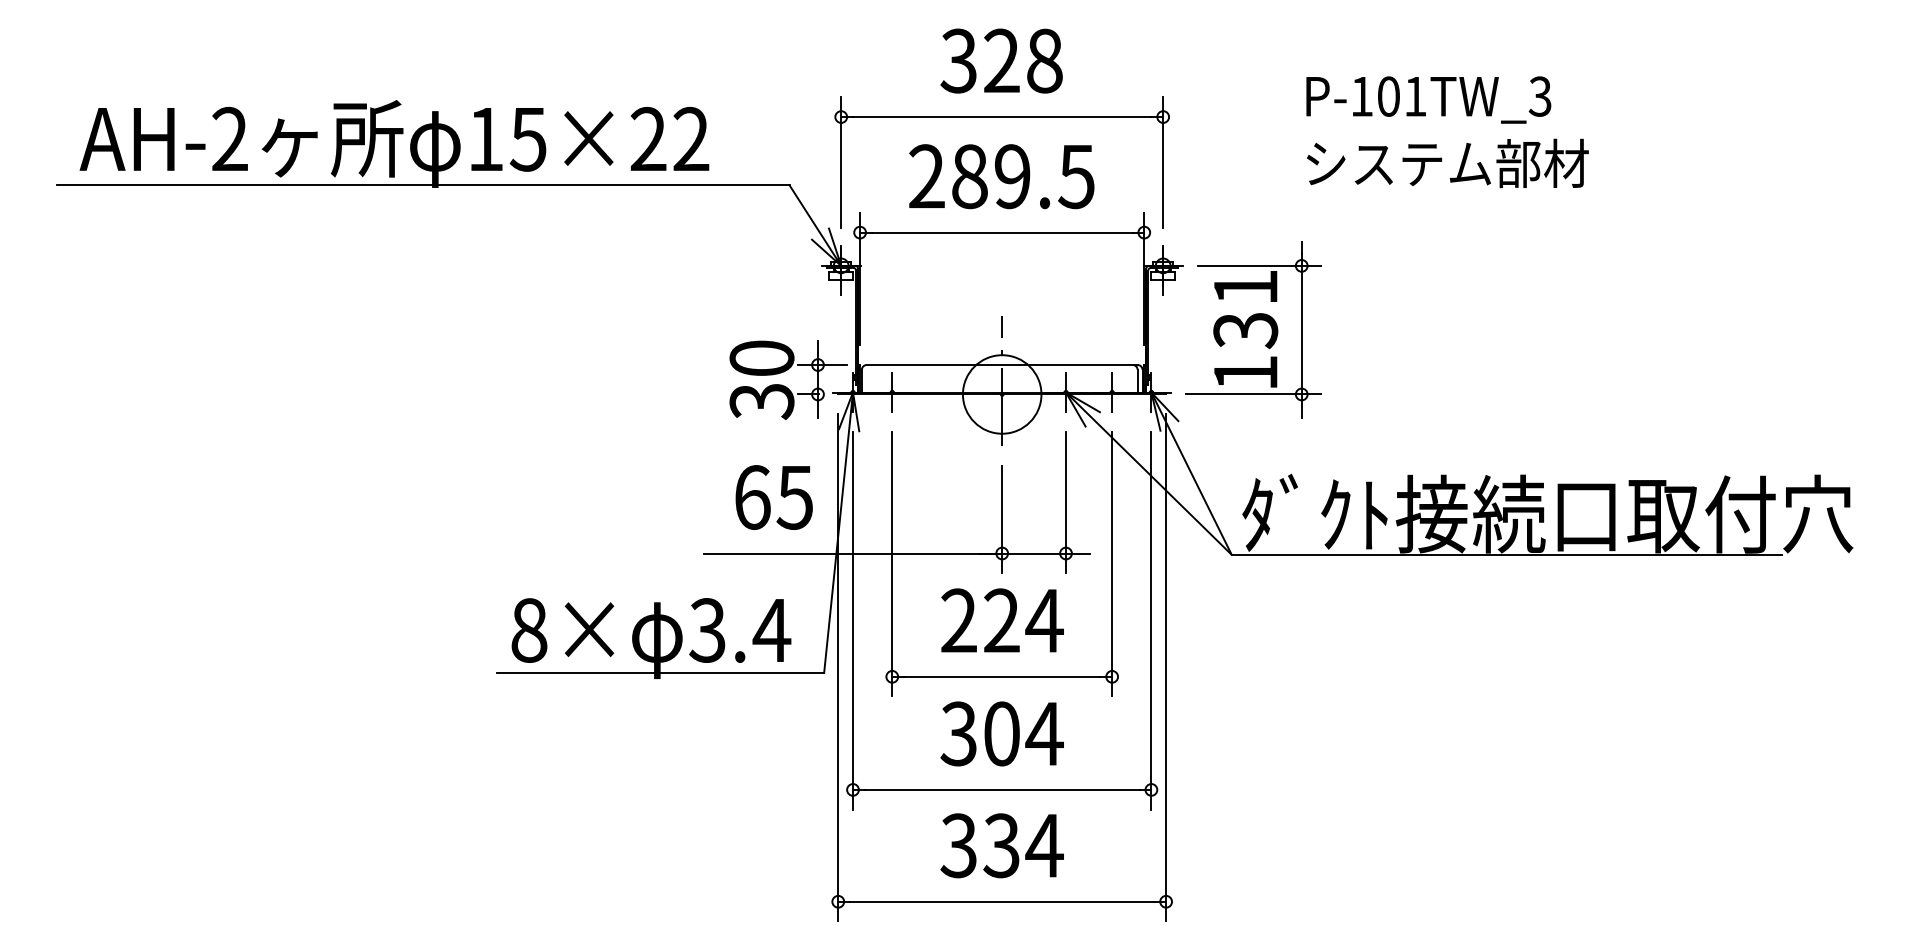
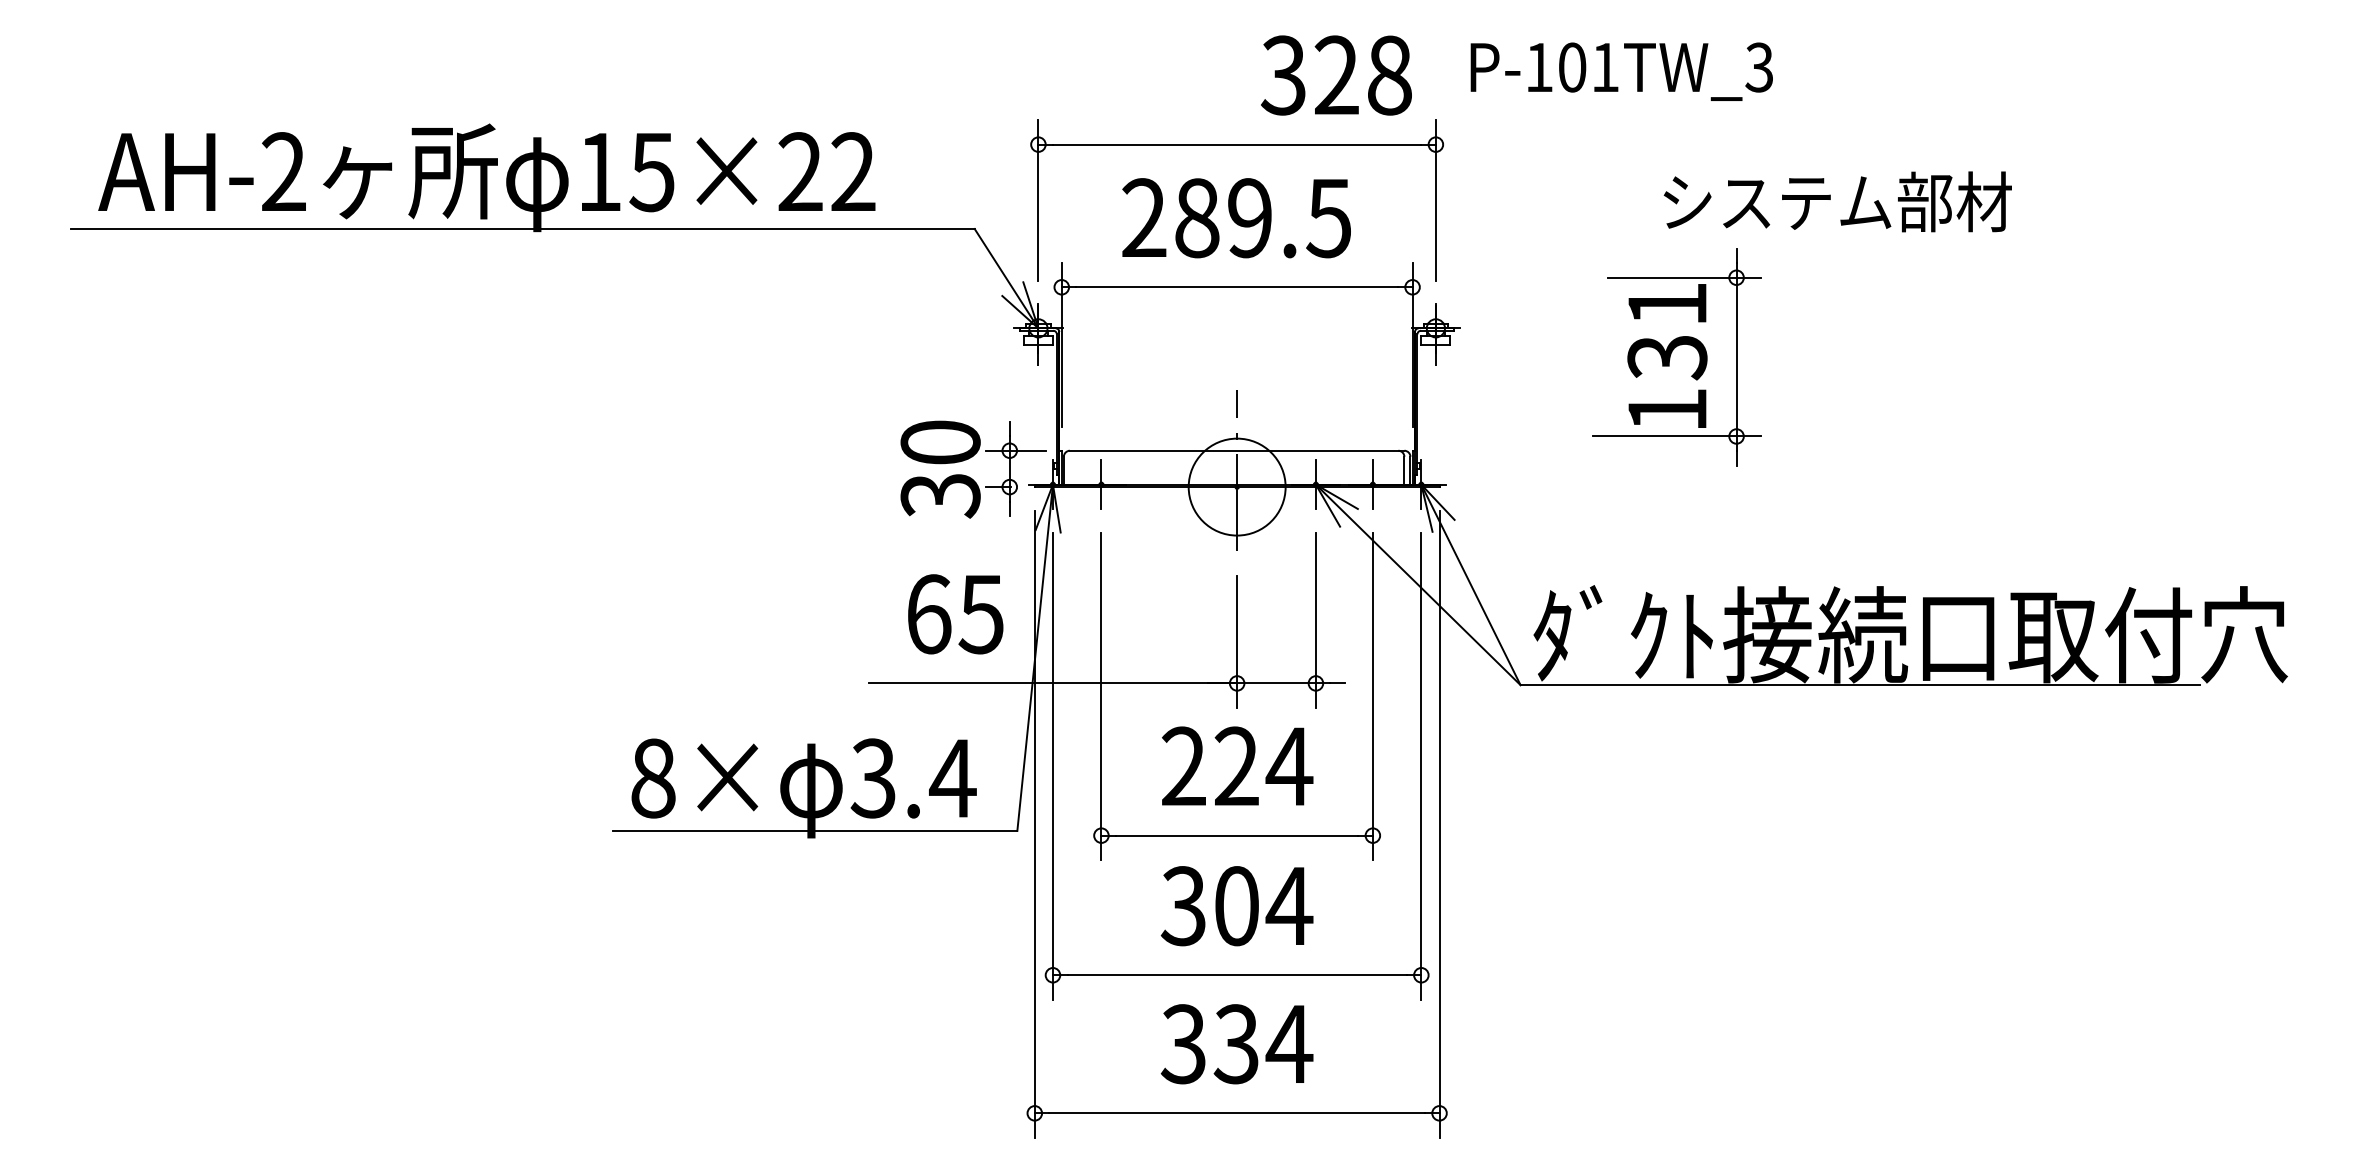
text: (1001, 60) -> (1336, 74), moved
text: (1428, 99) -> (1621, 71), moved
text: (1447, 162) -> (1837, 200), moved
part: (1253, 329) -> (1677, 356), moved

